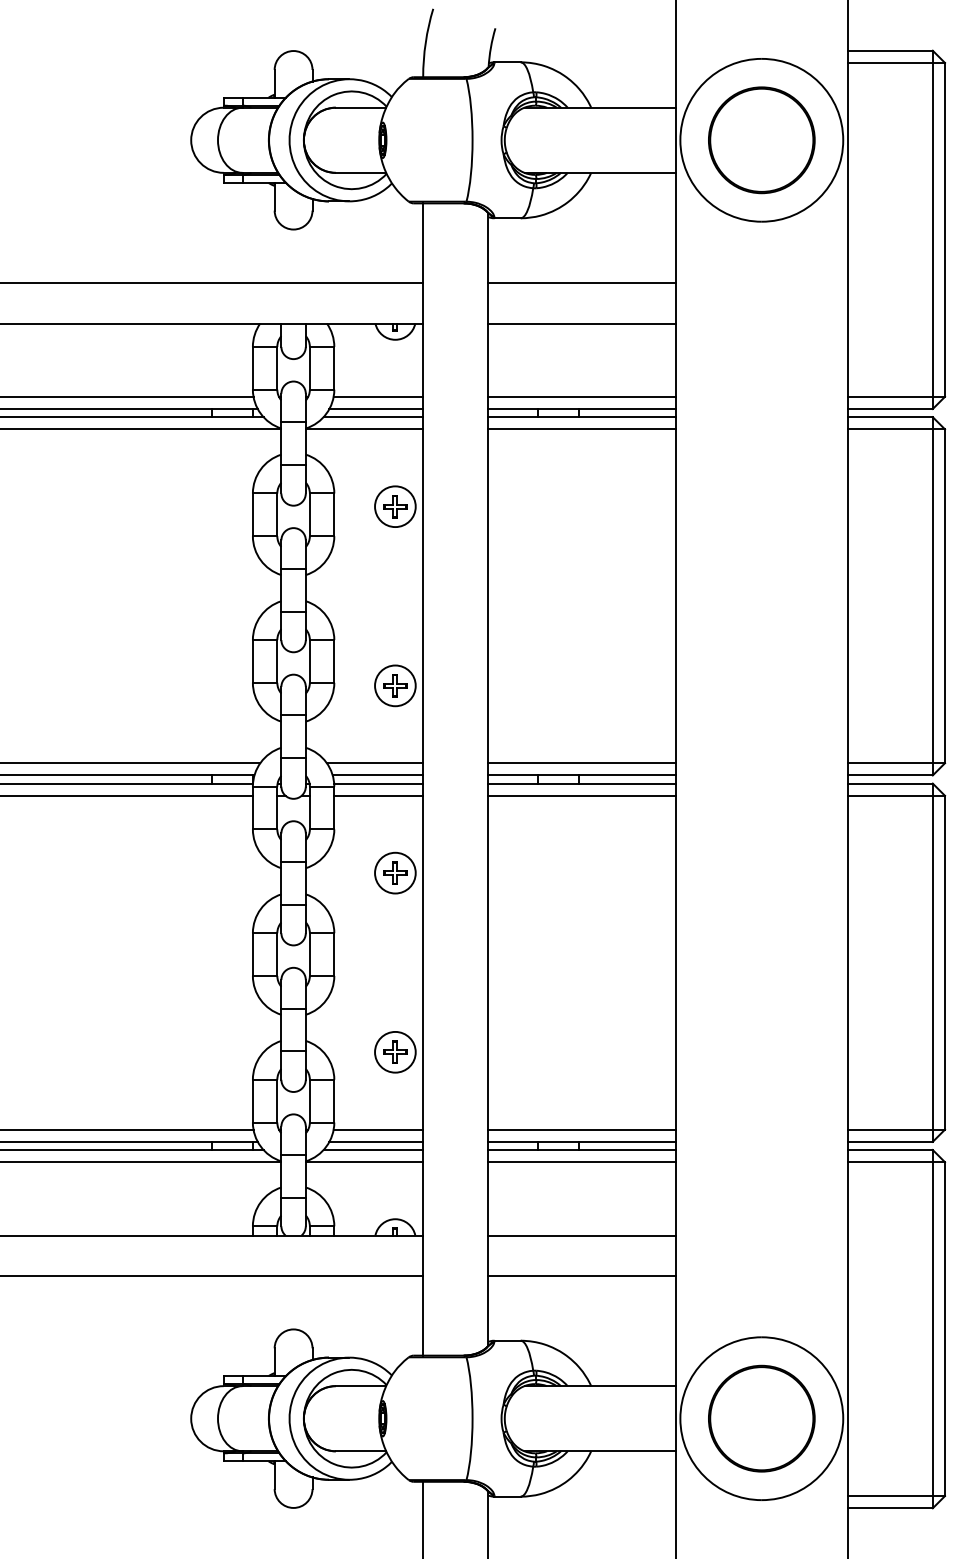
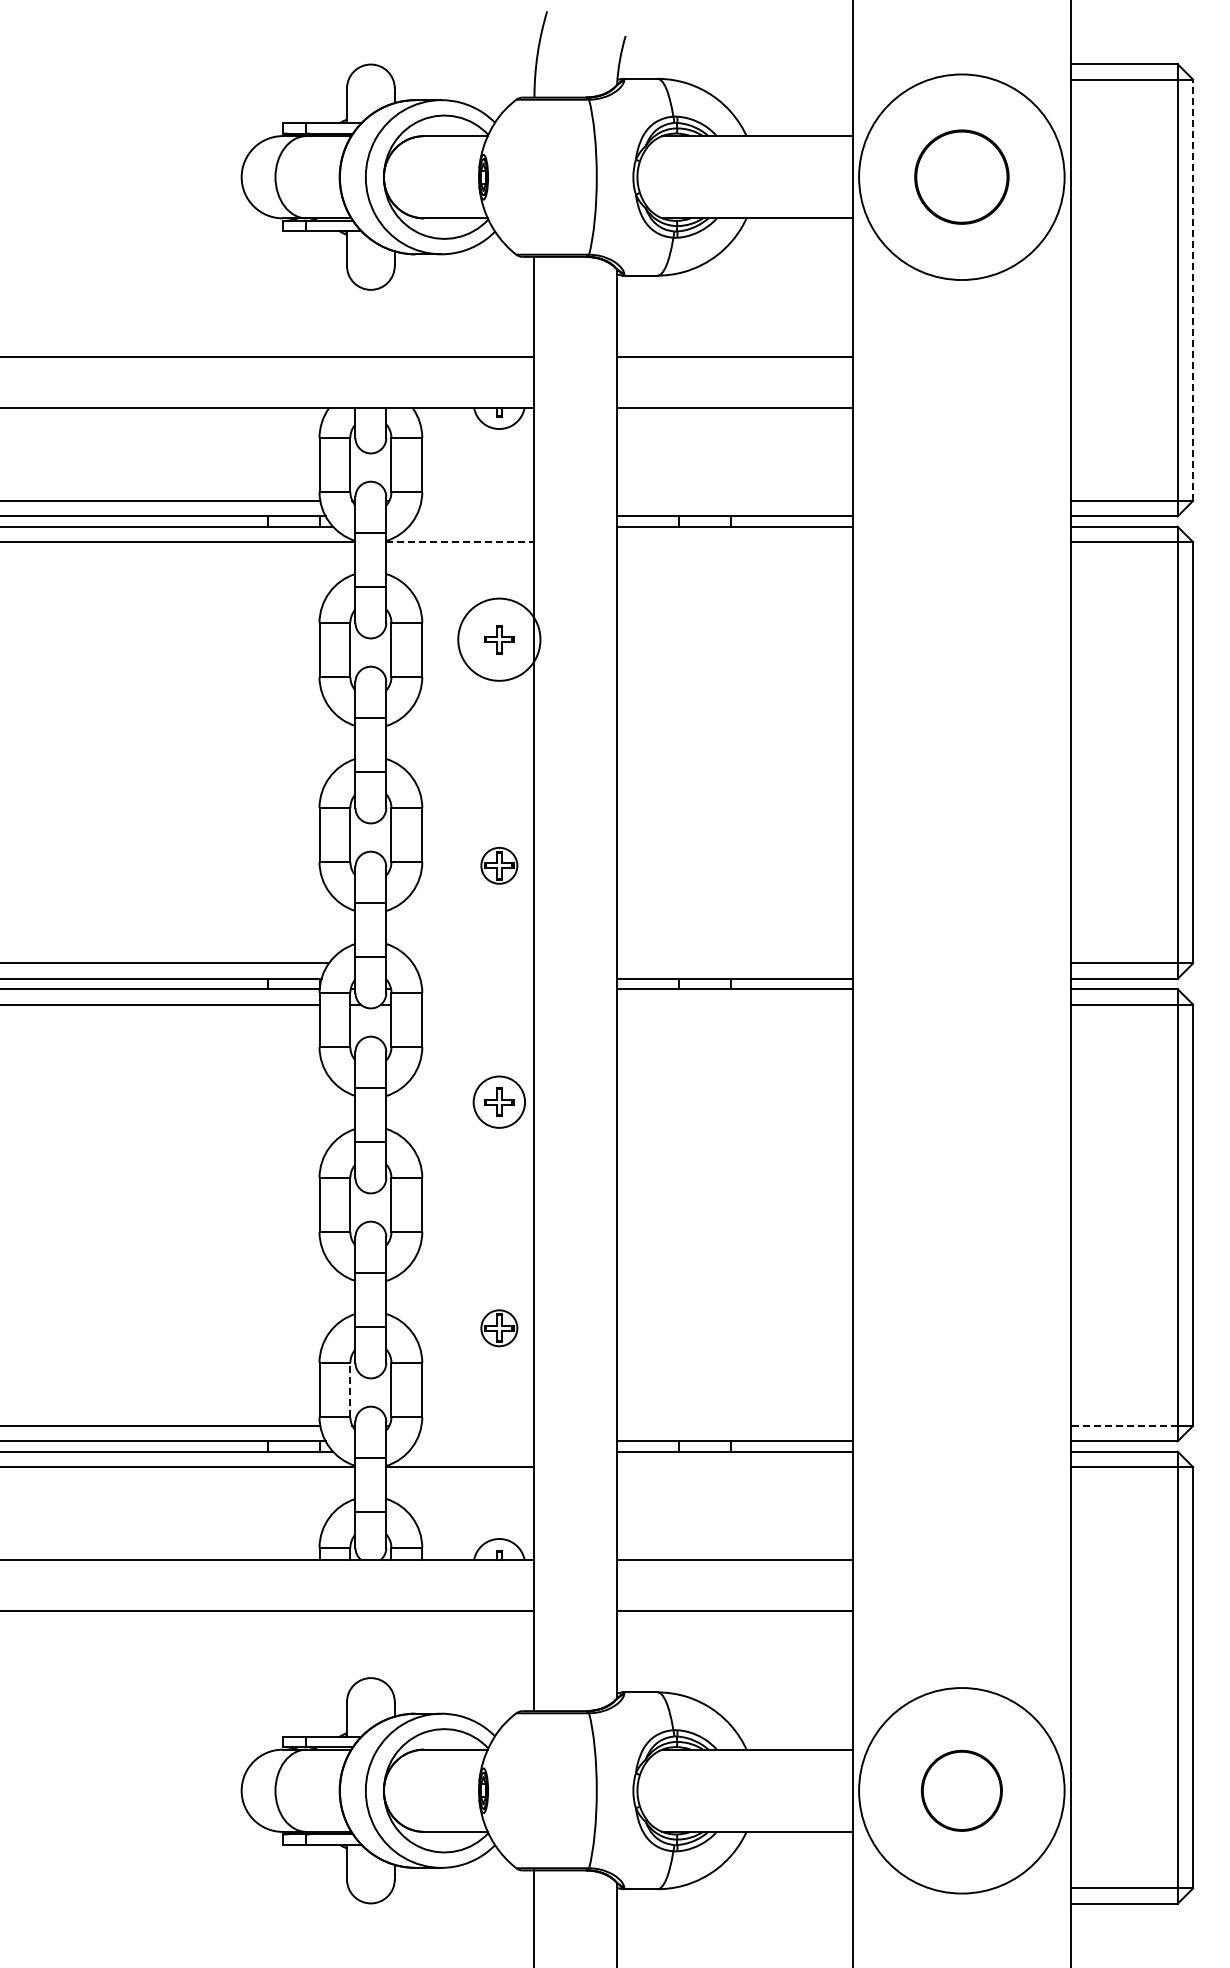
part: (761, 139) -> (961, 176), size x0.7
line: (945, 230) -> (1193, 290), solid -> dashed
line: (378, 396) -> (477, 500), removed
line: (581, 396) -> (734, 500), removed
line: (376, 409) -> (475, 516), removed
line: (373, 417) -> (471, 526), removed
line: (364, 429) -> (460, 542), solid -> dashed
line: (581, 429) -> (734, 542), removed
circle: (395, 506) -> (499, 639), size x1.6
circle: (395, 685) -> (499, 865), size x0.7
line: (374, 763) -> (473, 963), removed
line: (581, 763) -> (734, 963), removed
line: (378, 775) -> (477, 978), removed
line: (378, 783) -> (478, 989), removed
line: (378, 795) -> (478, 1004), removed
line: (581, 795) -> (734, 1004), removed
circle: (395, 1052) -> (499, 1328), size x0.7
line: (277, 1100) -> (350, 1389), solid -> dashed
line: (378, 1129) -> (477, 1425), removed
line: (581, 1129) -> (734, 1425), removed
line: (889, 1129) -> (1123, 1425), solid -> dashed
line: (376, 1141) -> (475, 1441), removed
line: (373, 1149) -> (471, 1451), removed
line: (581, 1162) -> (734, 1467), removed
part: (761, 1418) -> (961, 1790), size x0.6

